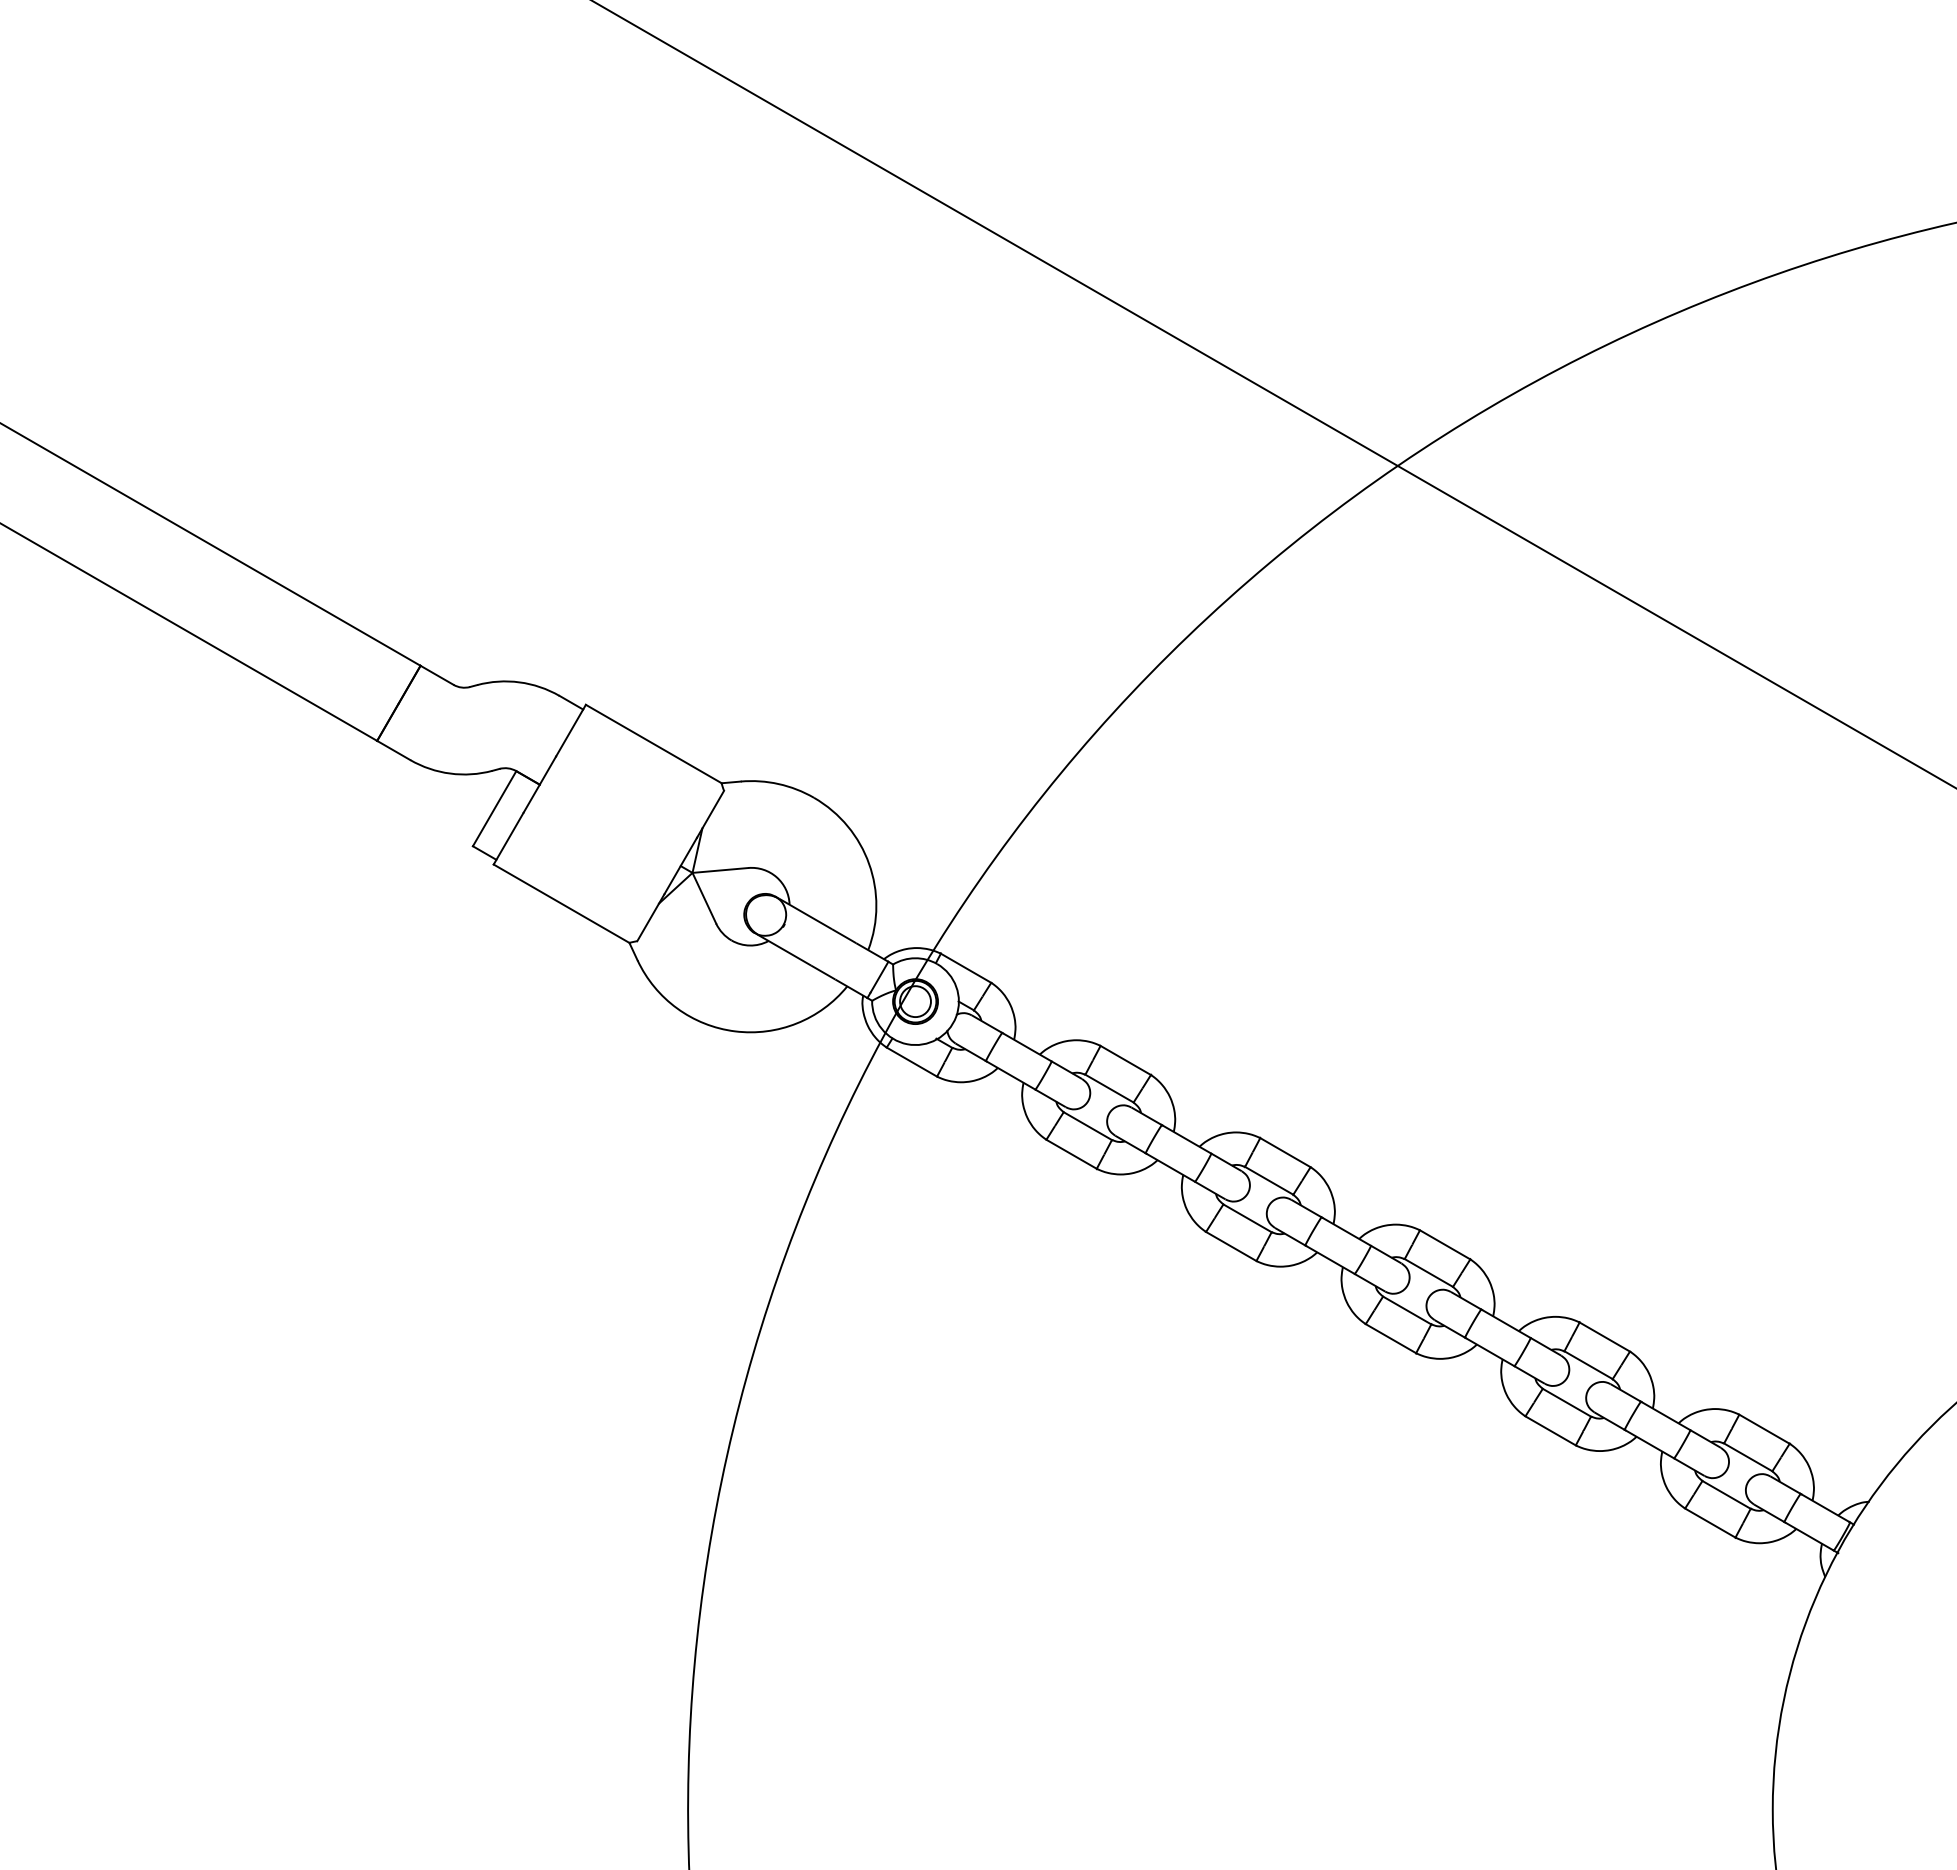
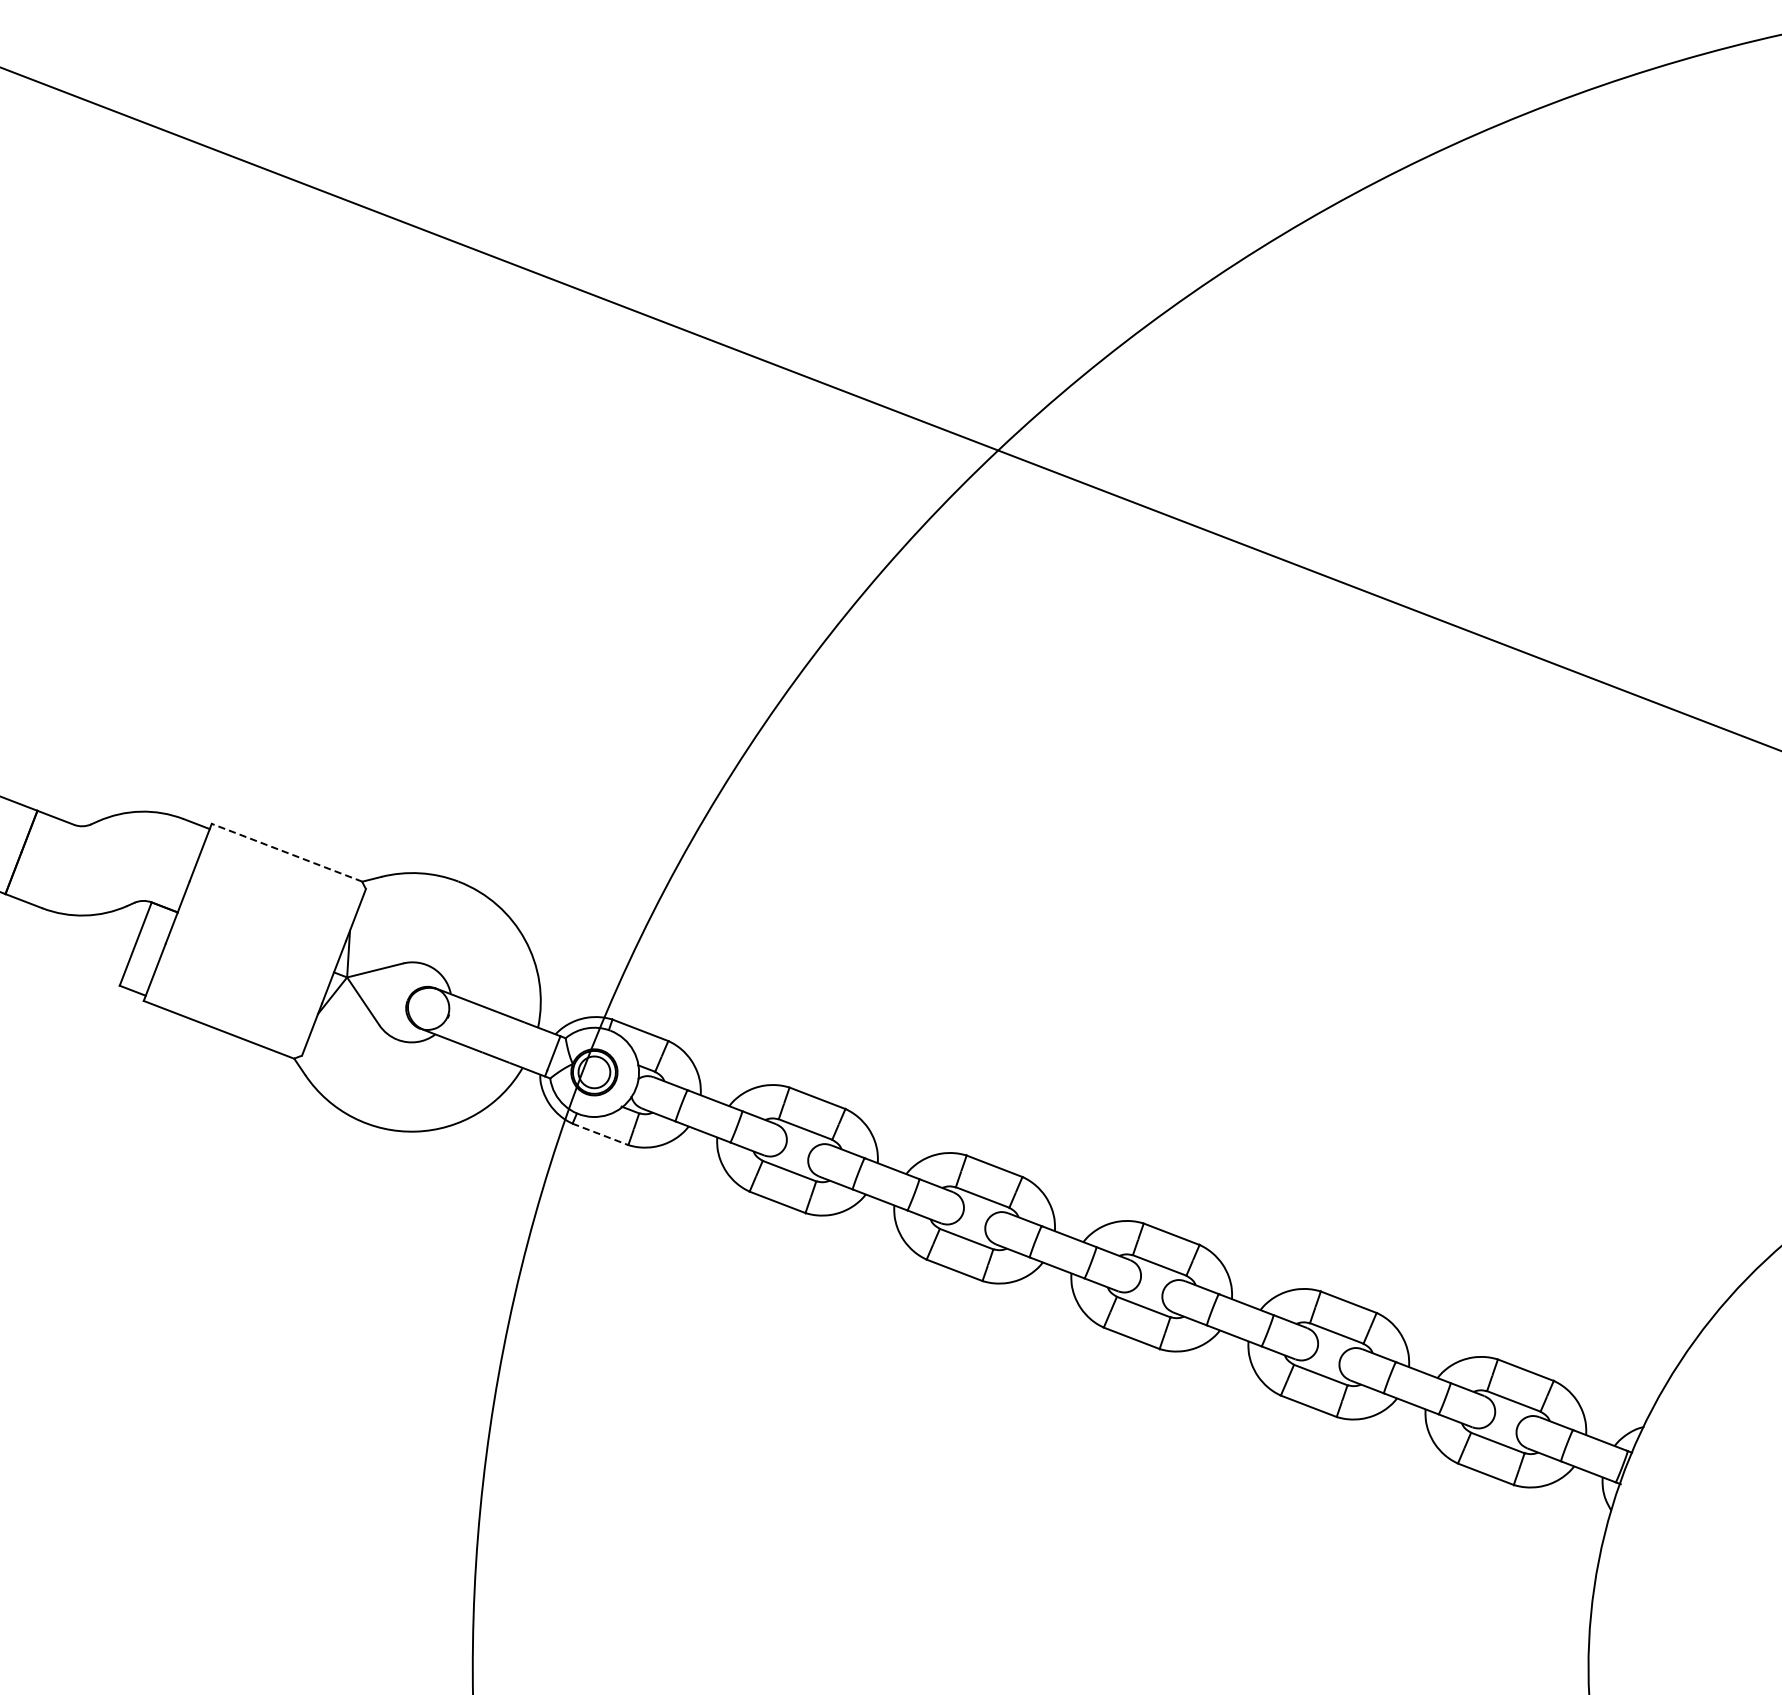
line: (653, 743) -> (286, 852), solid -> dashed
line: (912, 1062) -> (601, 1134), solid -> dashed

